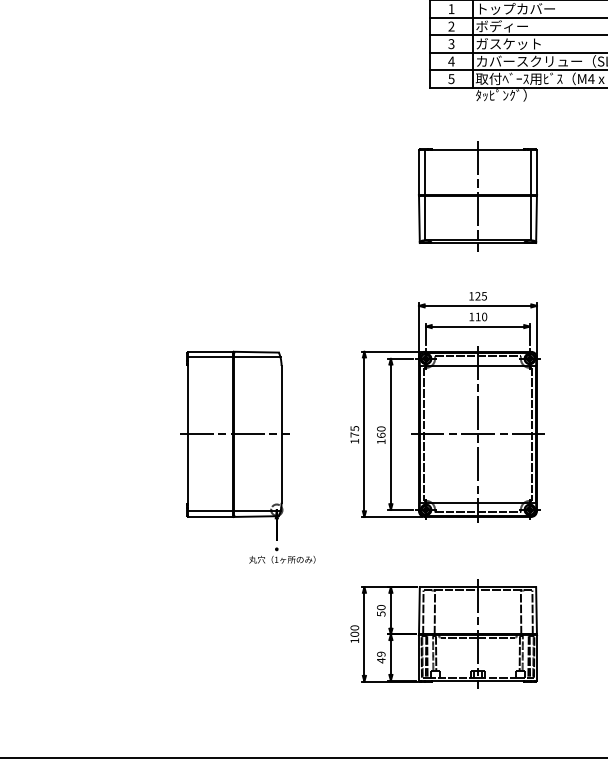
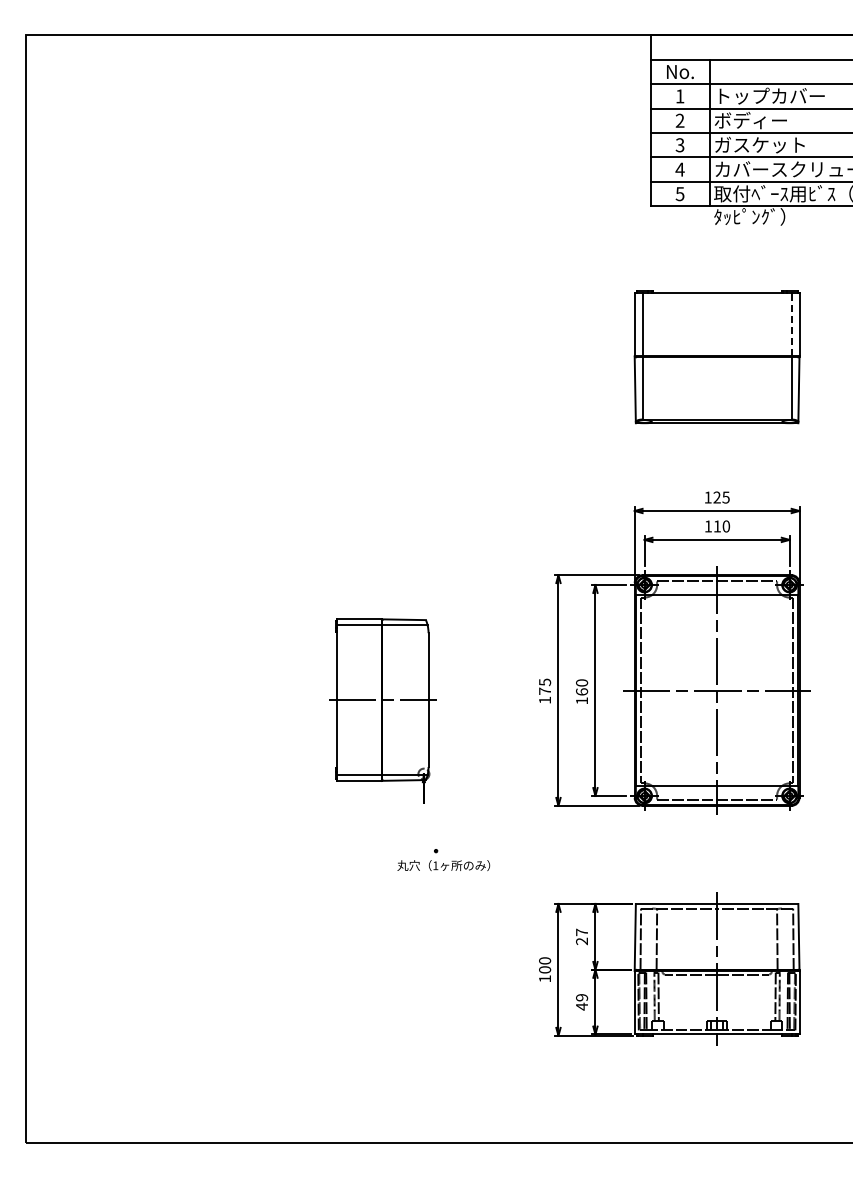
line: (531, 172) -> (791, 324), solid -> dashed
line: (478, 196) -> (717, 357), removed
part: (247, 457) -> (395, 722), size x0.7
text: (381, 610) -> (582, 936), 50 -> 27

